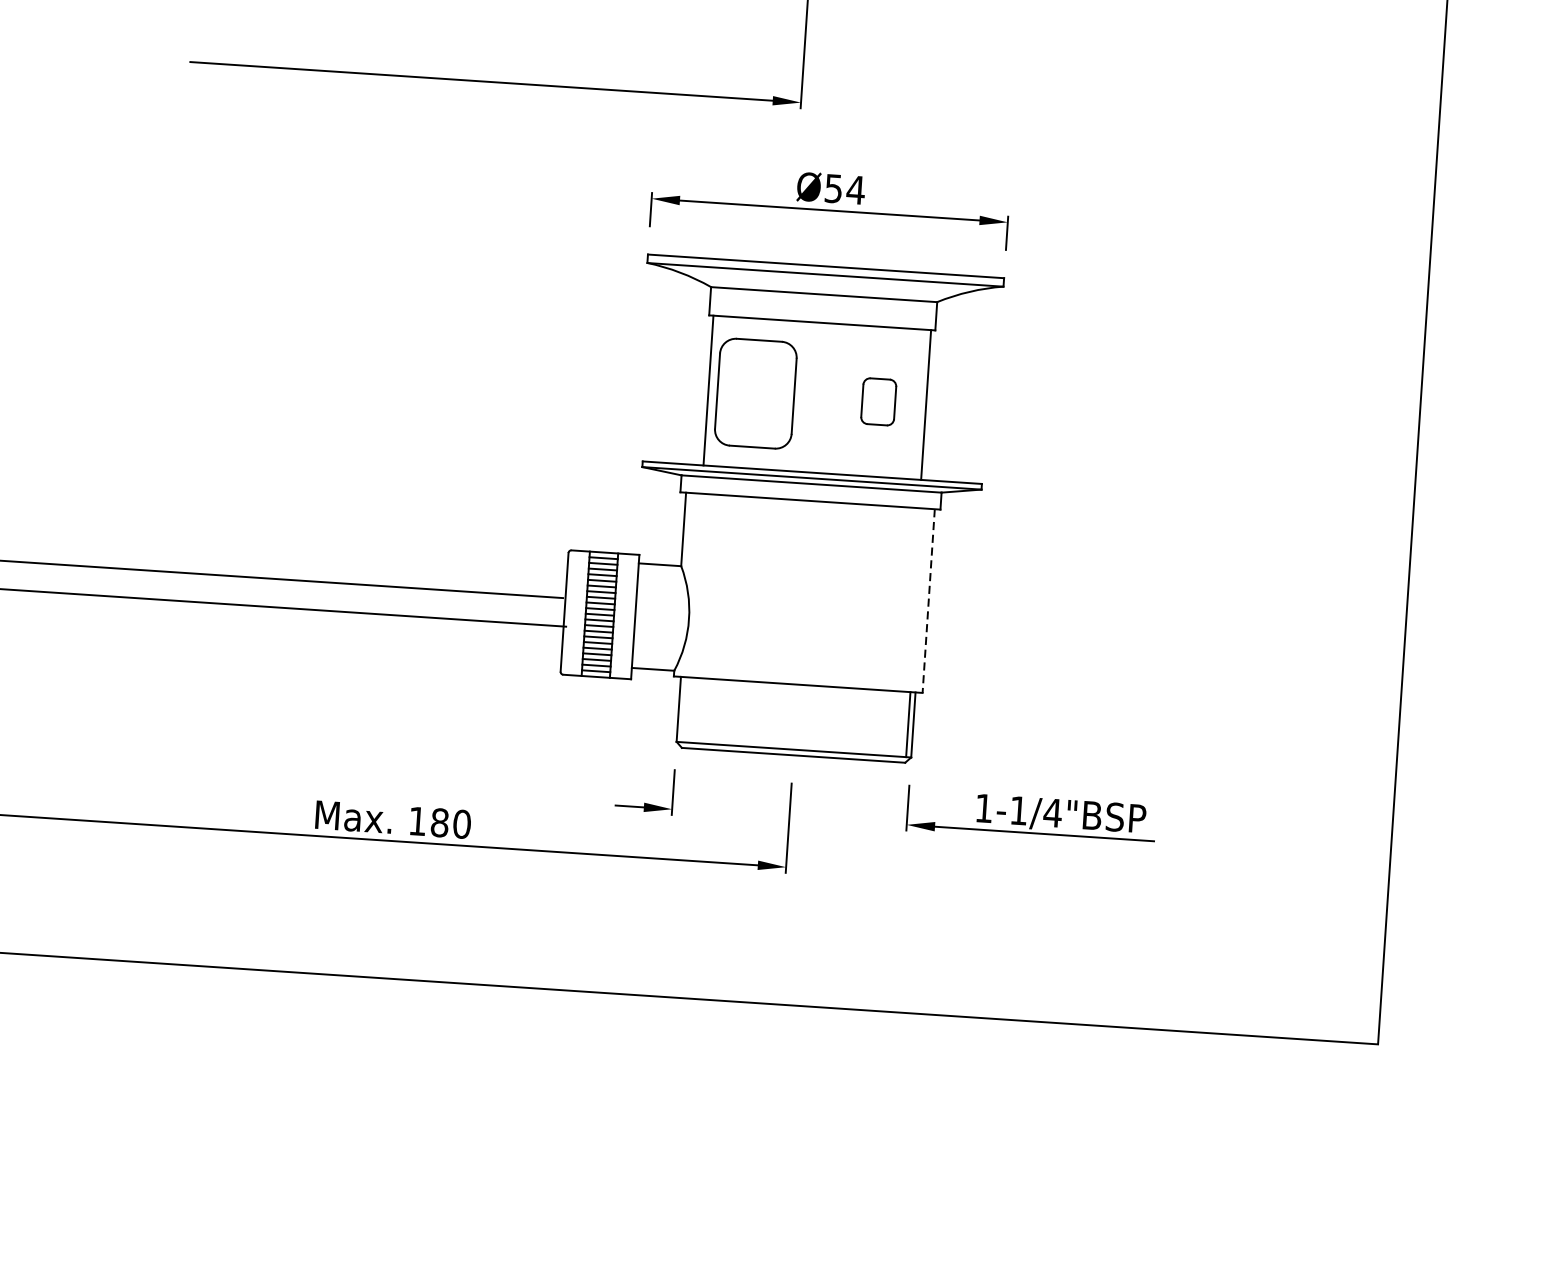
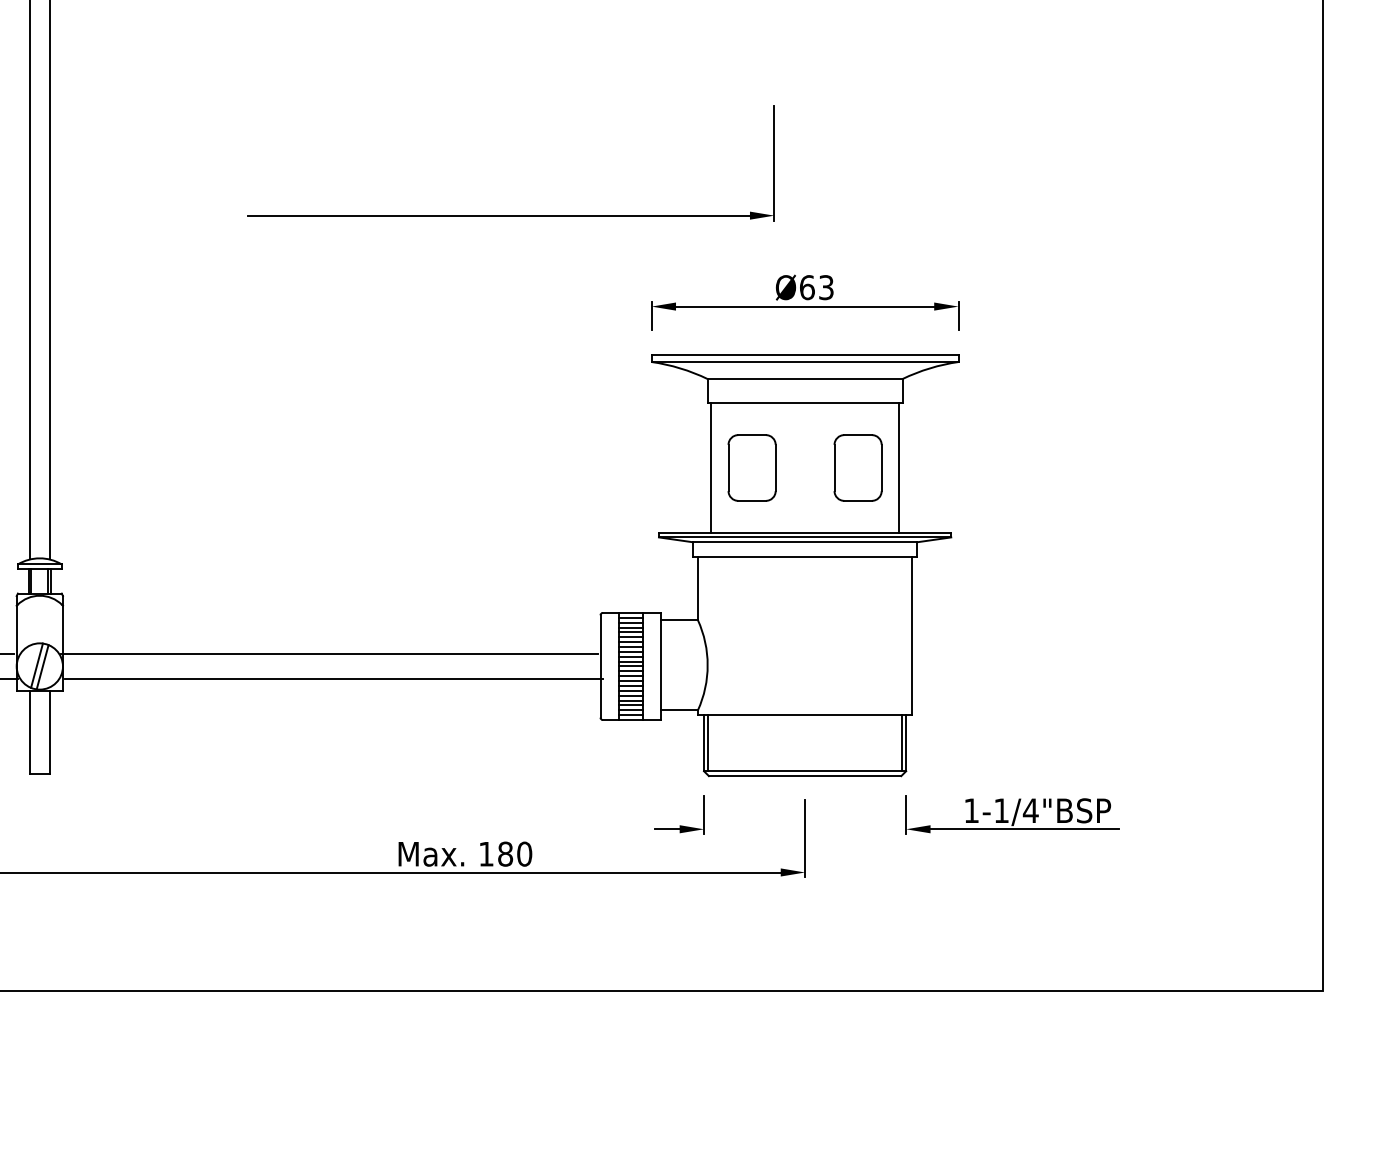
text: (845, 189) -> (817, 287), Ø54 -> Ø63
part: (755, 393) -> (751, 467), size x0.71
part: (878, 401) -> (857, 467), size x1.67
line: (928, 601) -> (912, 636), dashed -> solid
line: (683, 710) -> (708, 743), added

